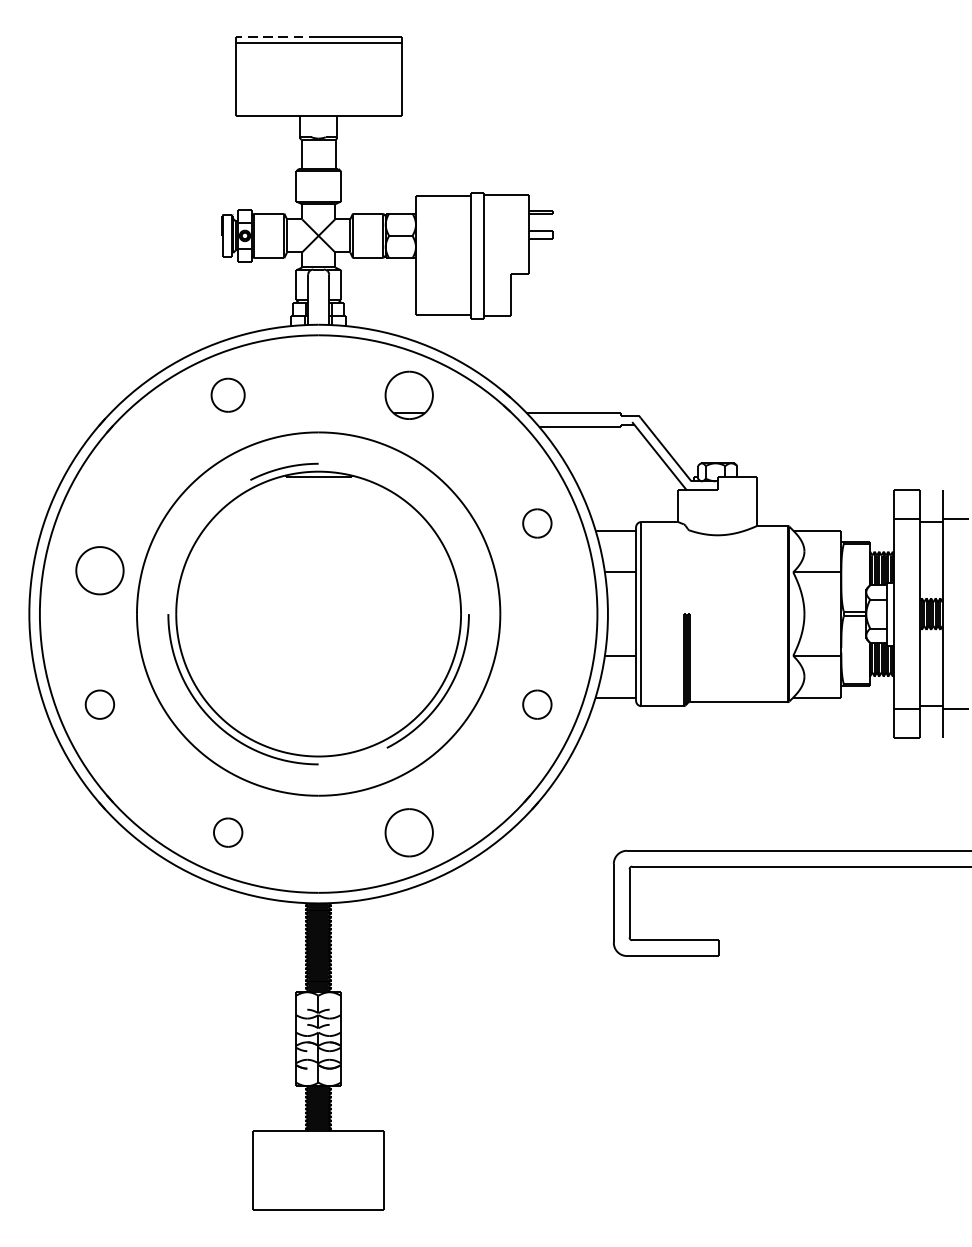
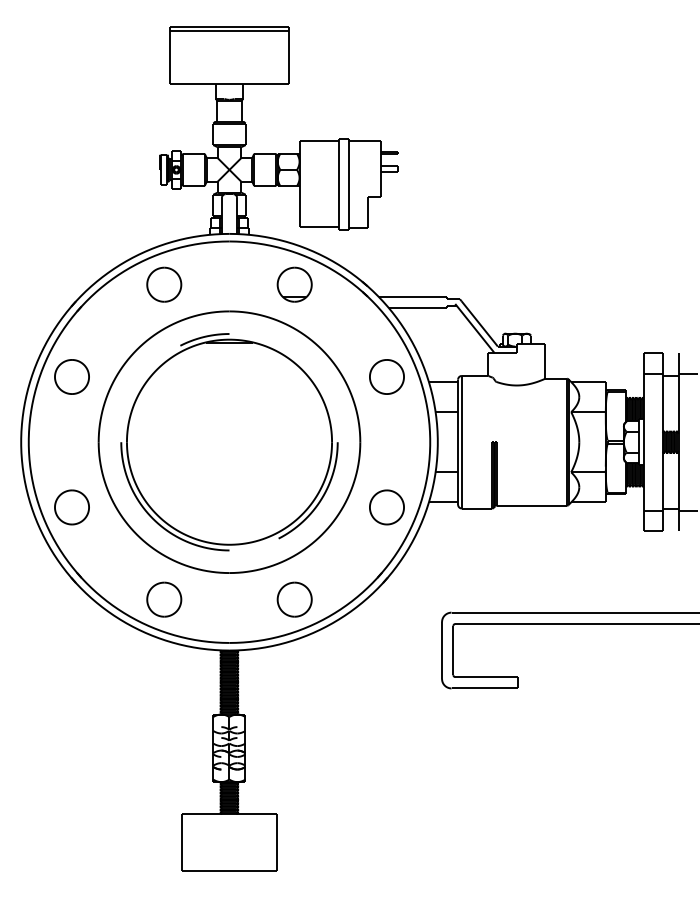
line: (276, 36) -> (199, 26), dashed -> solid
part: (228, 395) -> (164, 284), size x1.43
part: (536, 522) -> (386, 376), size x1.67
part: (99, 570) -> (71, 376), moved
part: (99, 704) -> (71, 507), size x1.67
part: (536, 704) -> (386, 507), size x1.67
part: (228, 832) -> (164, 599), size x1.67

